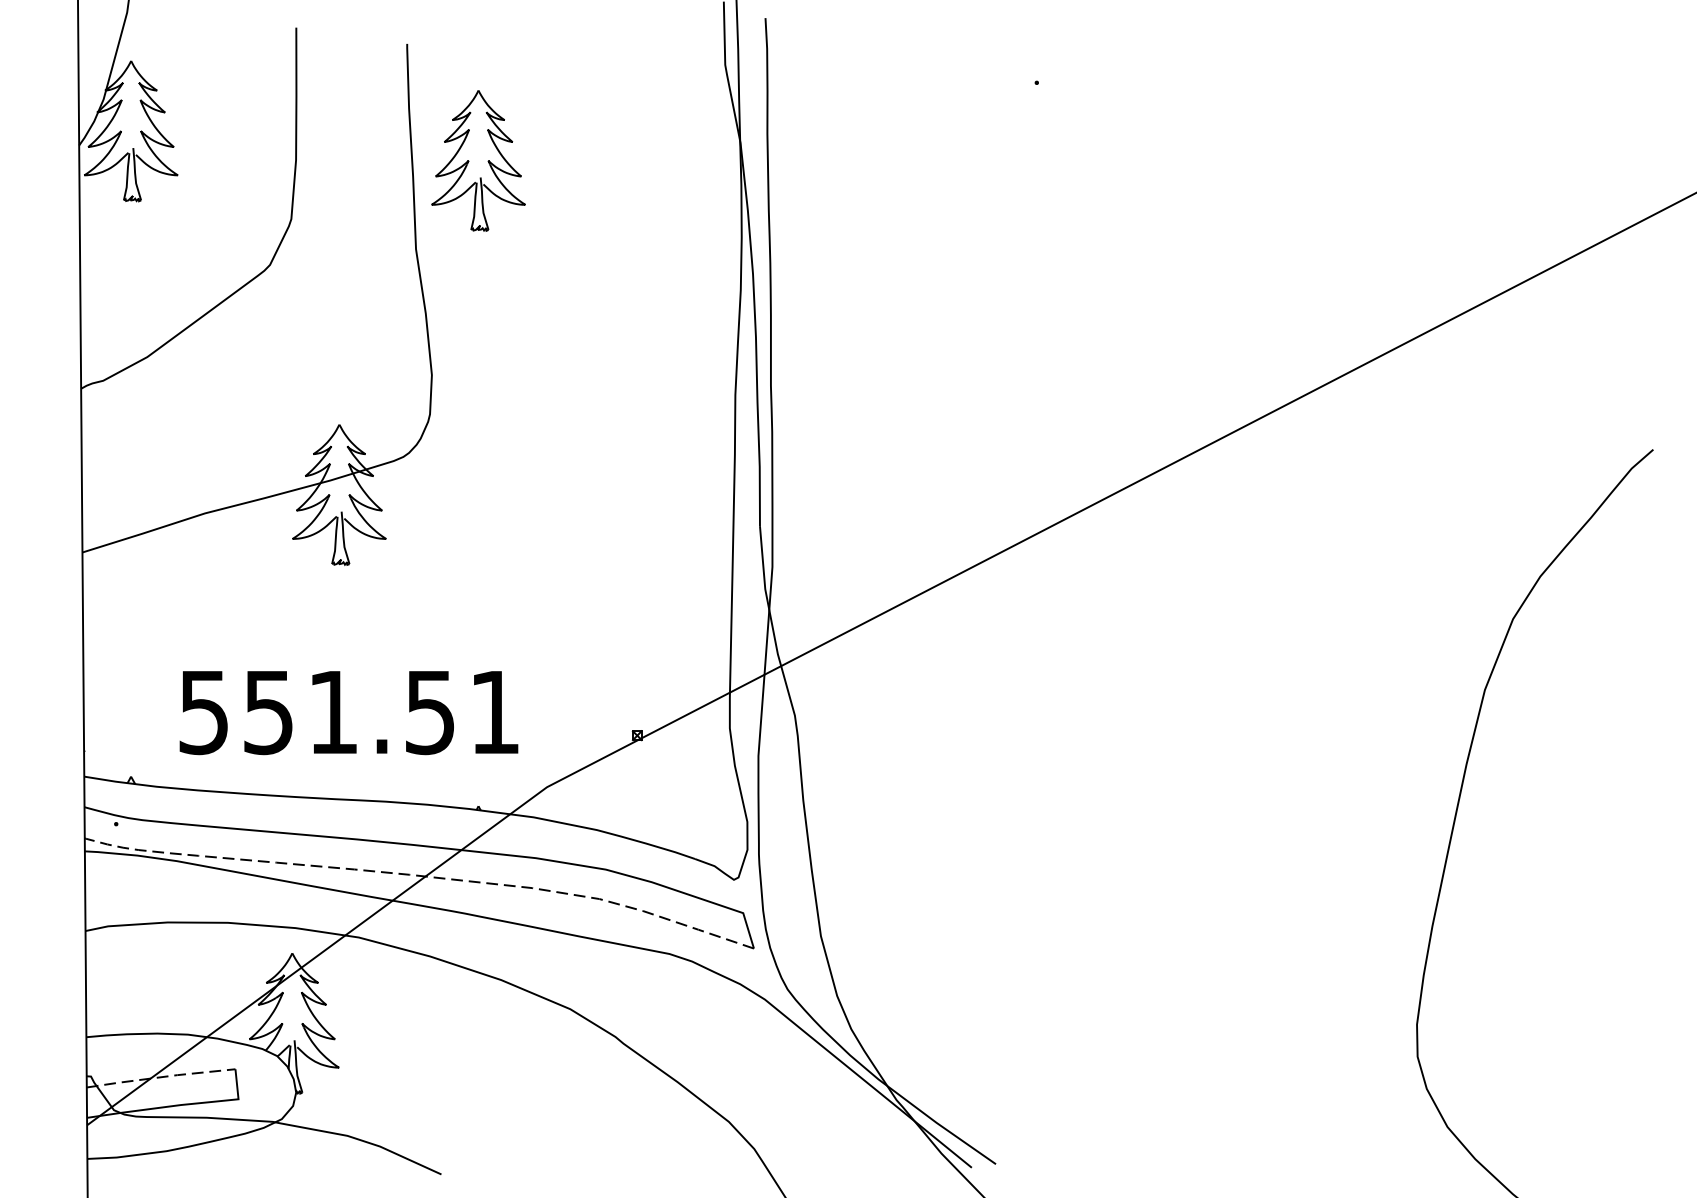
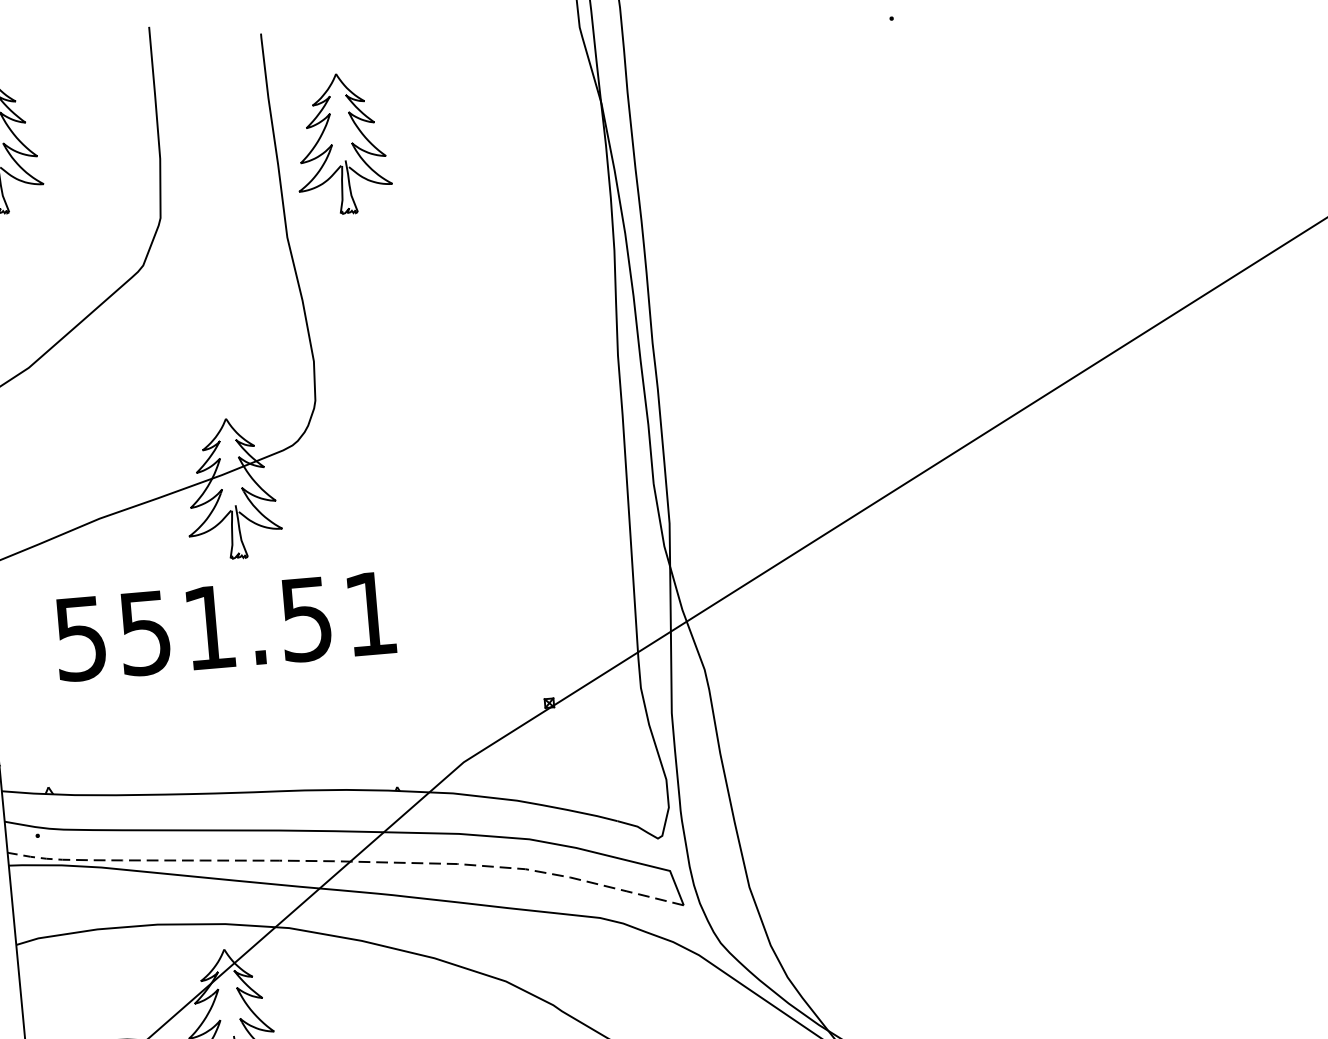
text: (348, 713) -> (224, 627), moved

